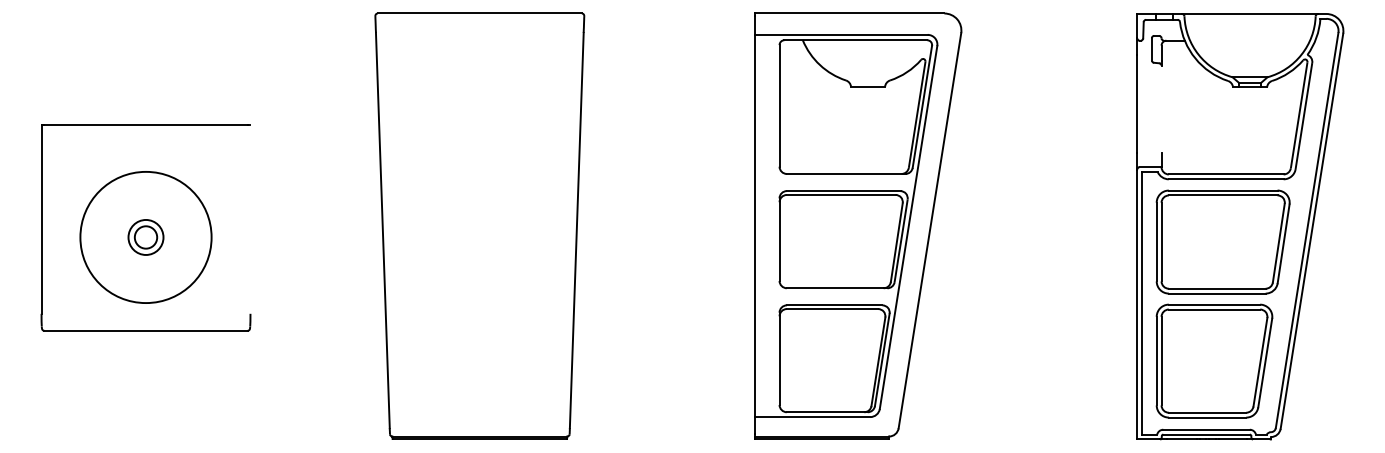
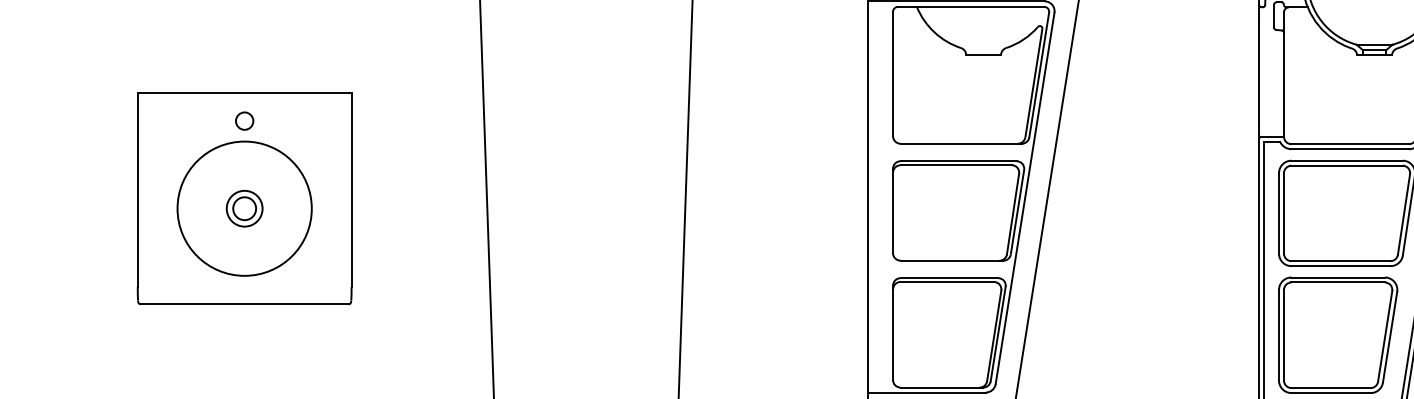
line: (1161, 108) -> (1283, 76), added
circle: (145, 151) -> (244, 120), added
line: (250, 218) -> (351, 189), added

